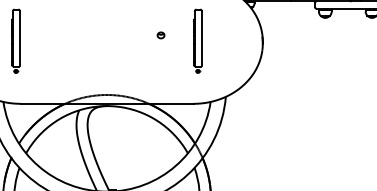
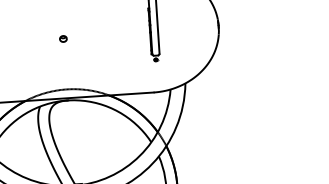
part: (160, 35) -> (62, 39), moved

